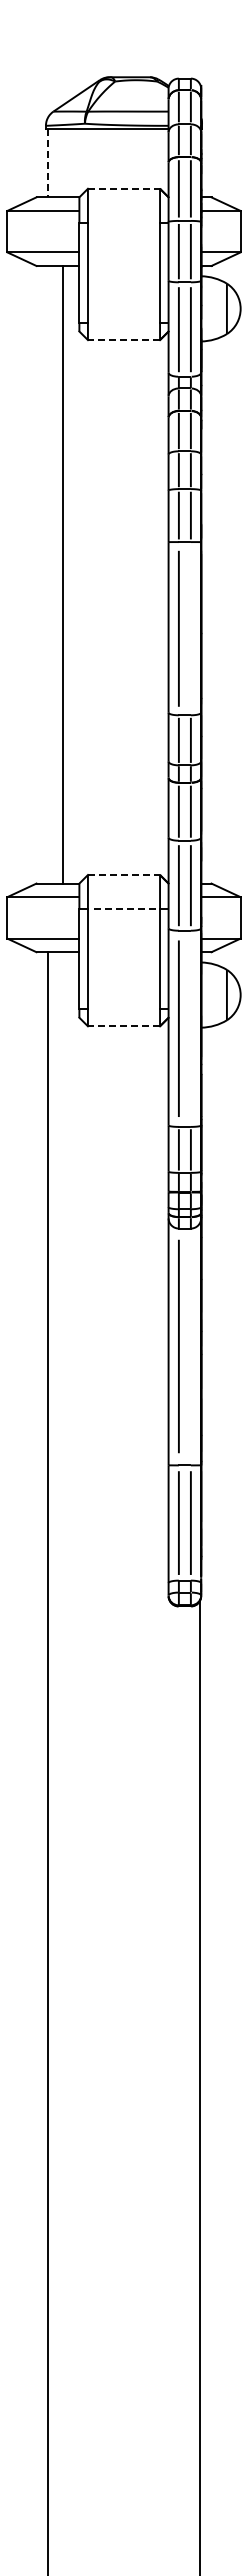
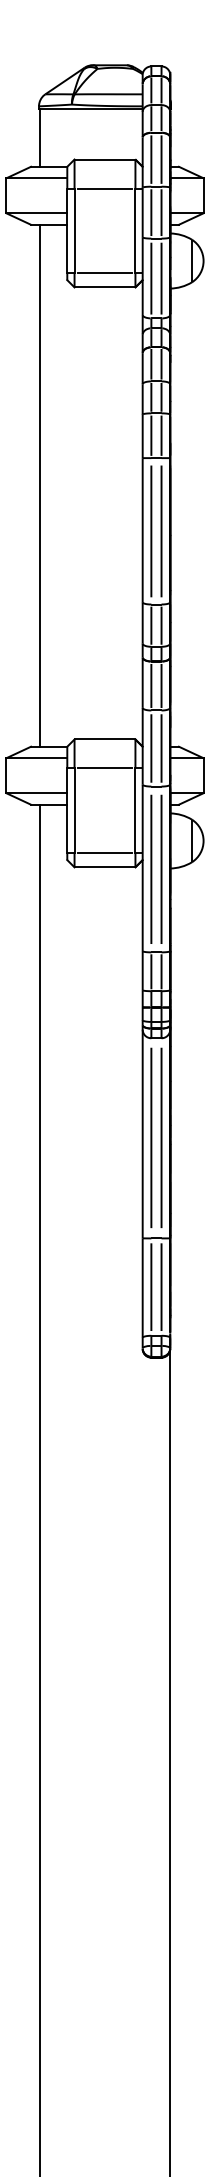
line: (47, 163) -> (40, 138), dashed -> solid
line: (124, 188) -> (105, 159), dashed -> solid
line: (123, 223) -> (104, 188), added
line: (123, 322) -> (104, 272), added
line: (123, 340) -> (104, 287), dashed -> solid
line: (62, 574) -> (40, 485), moved
line: (190, 628) -> (161, 531), added
line: (124, 875) -> (105, 739), dashed -> solid
line: (123, 909) -> (104, 768), dashed -> solid
line: (123, 1009) -> (104, 853), added
line: (123, 1026) -> (104, 867), dashed -> solid
line: (190, 1028) -> (161, 869), added
line: (190, 1346) -> (161, 1137), added

